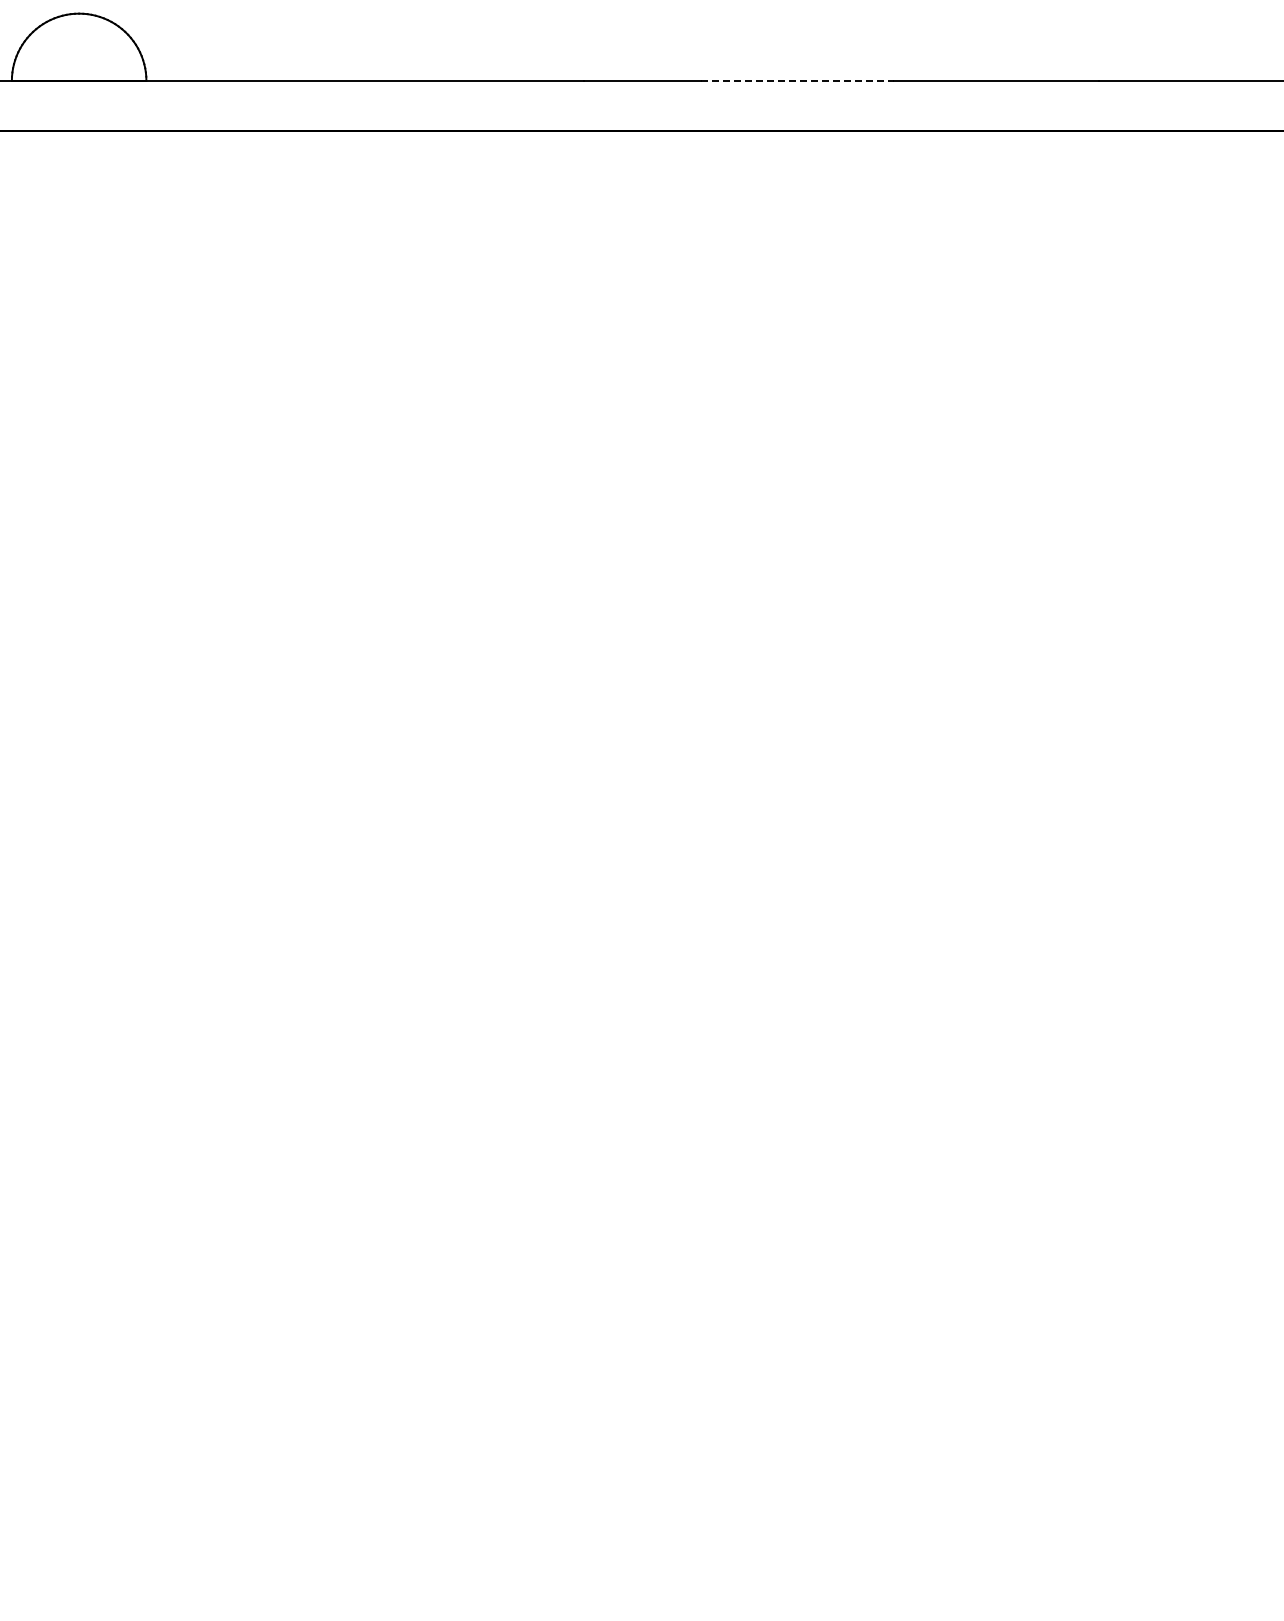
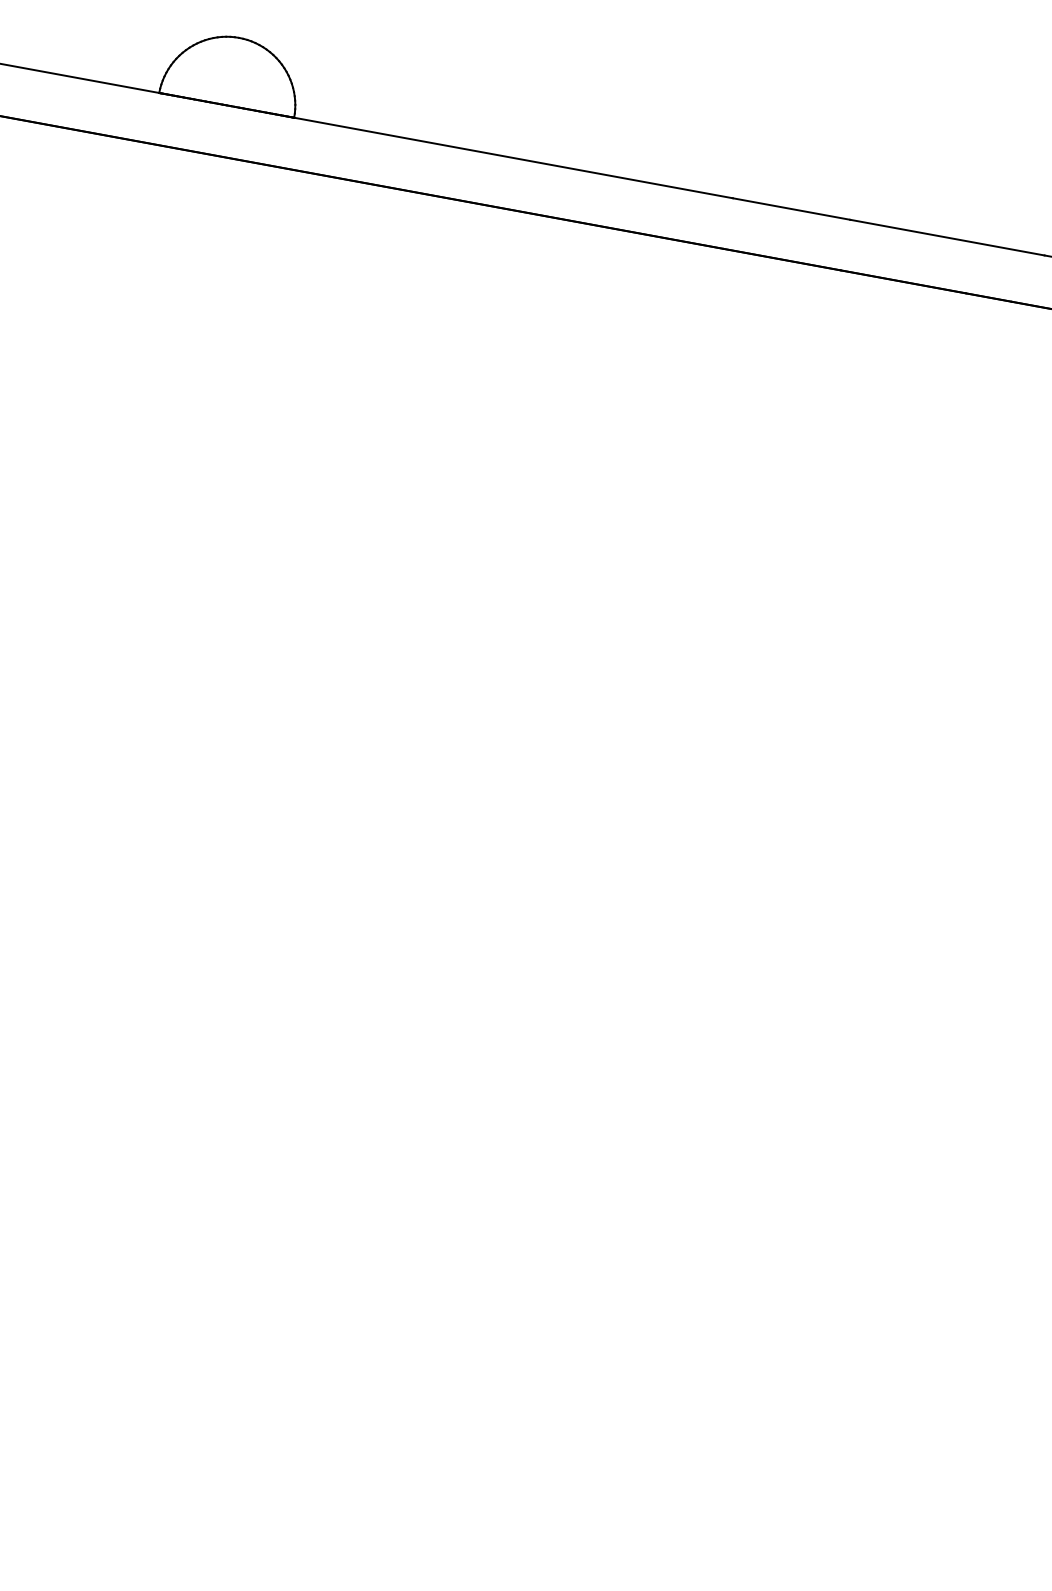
line: (797, 80) -> (947, 237), dashed -> solid

